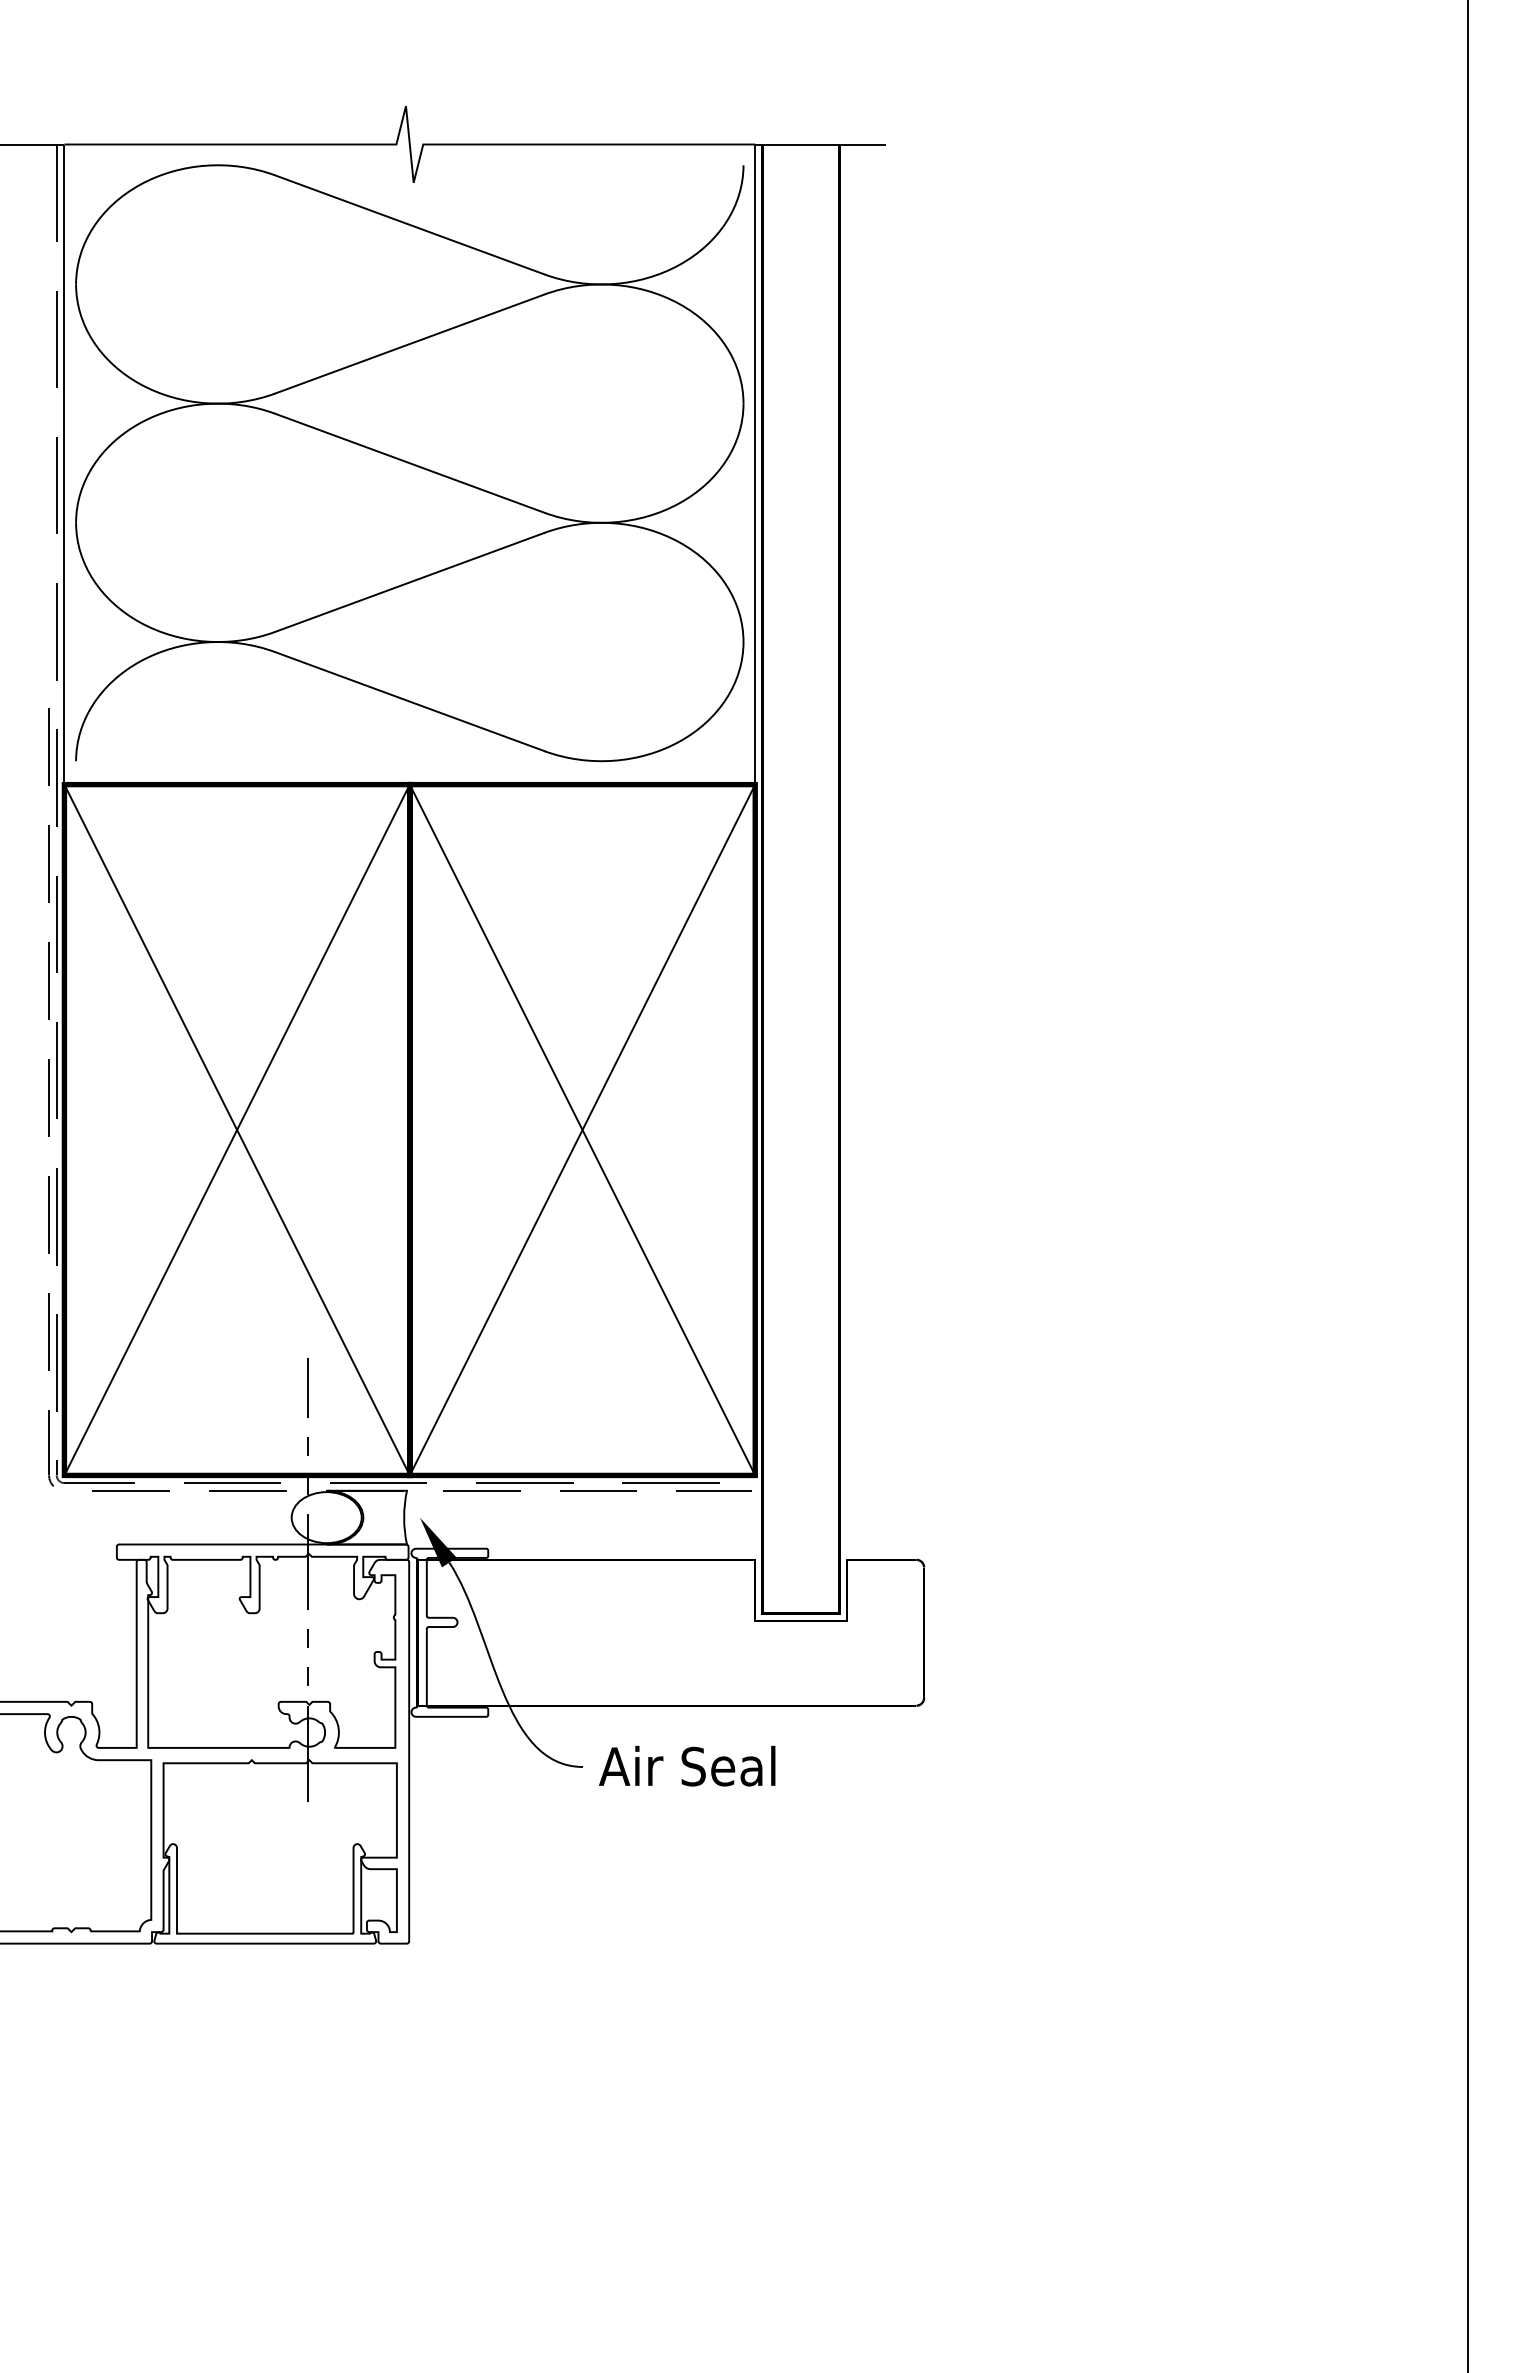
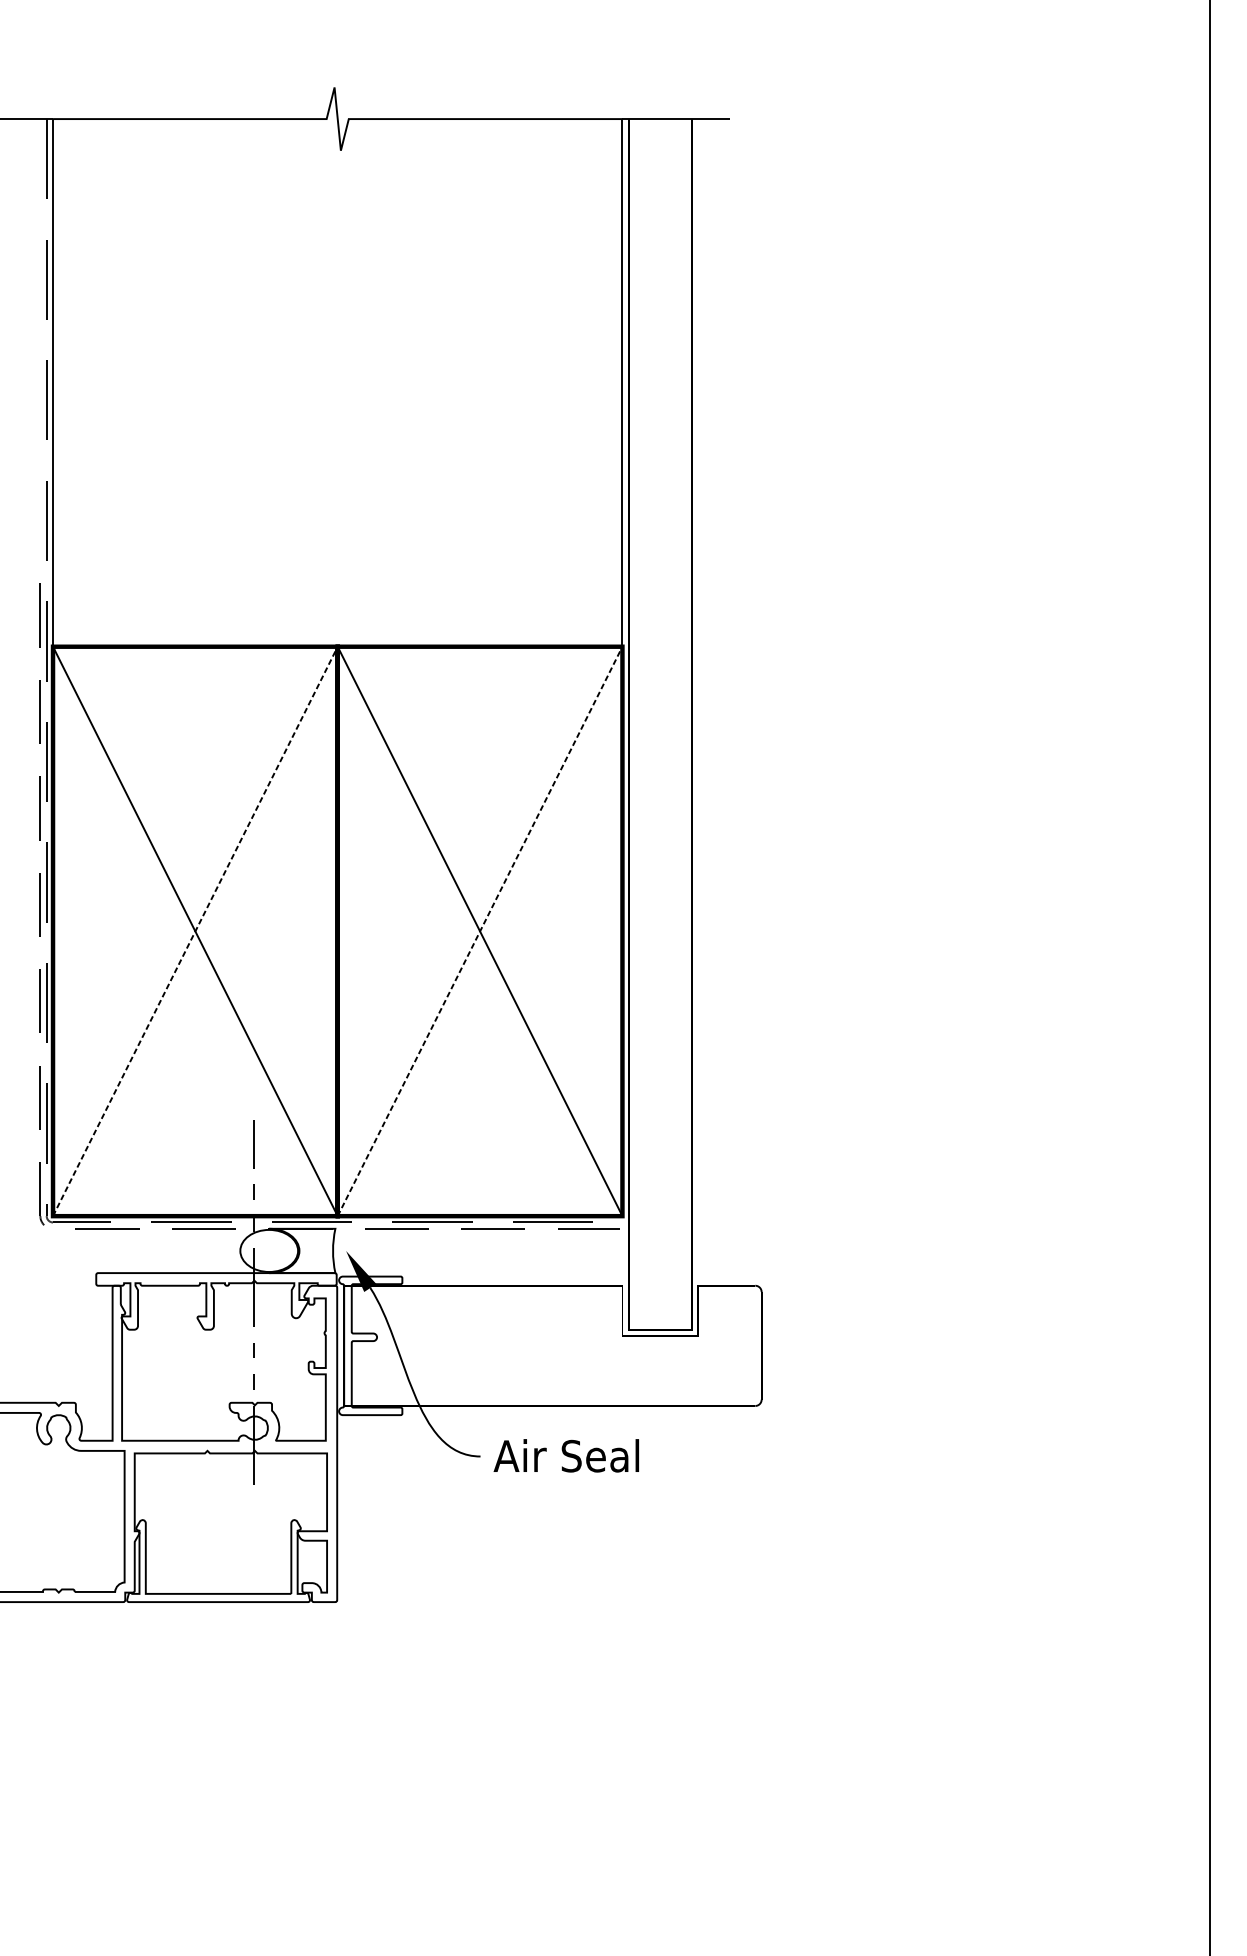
part: (409, 463) -> (337, 382), removed
line: (237, 1129) -> (195, 931), solid -> dashed
line: (582, 1129) -> (480, 931), solid -> dashed

